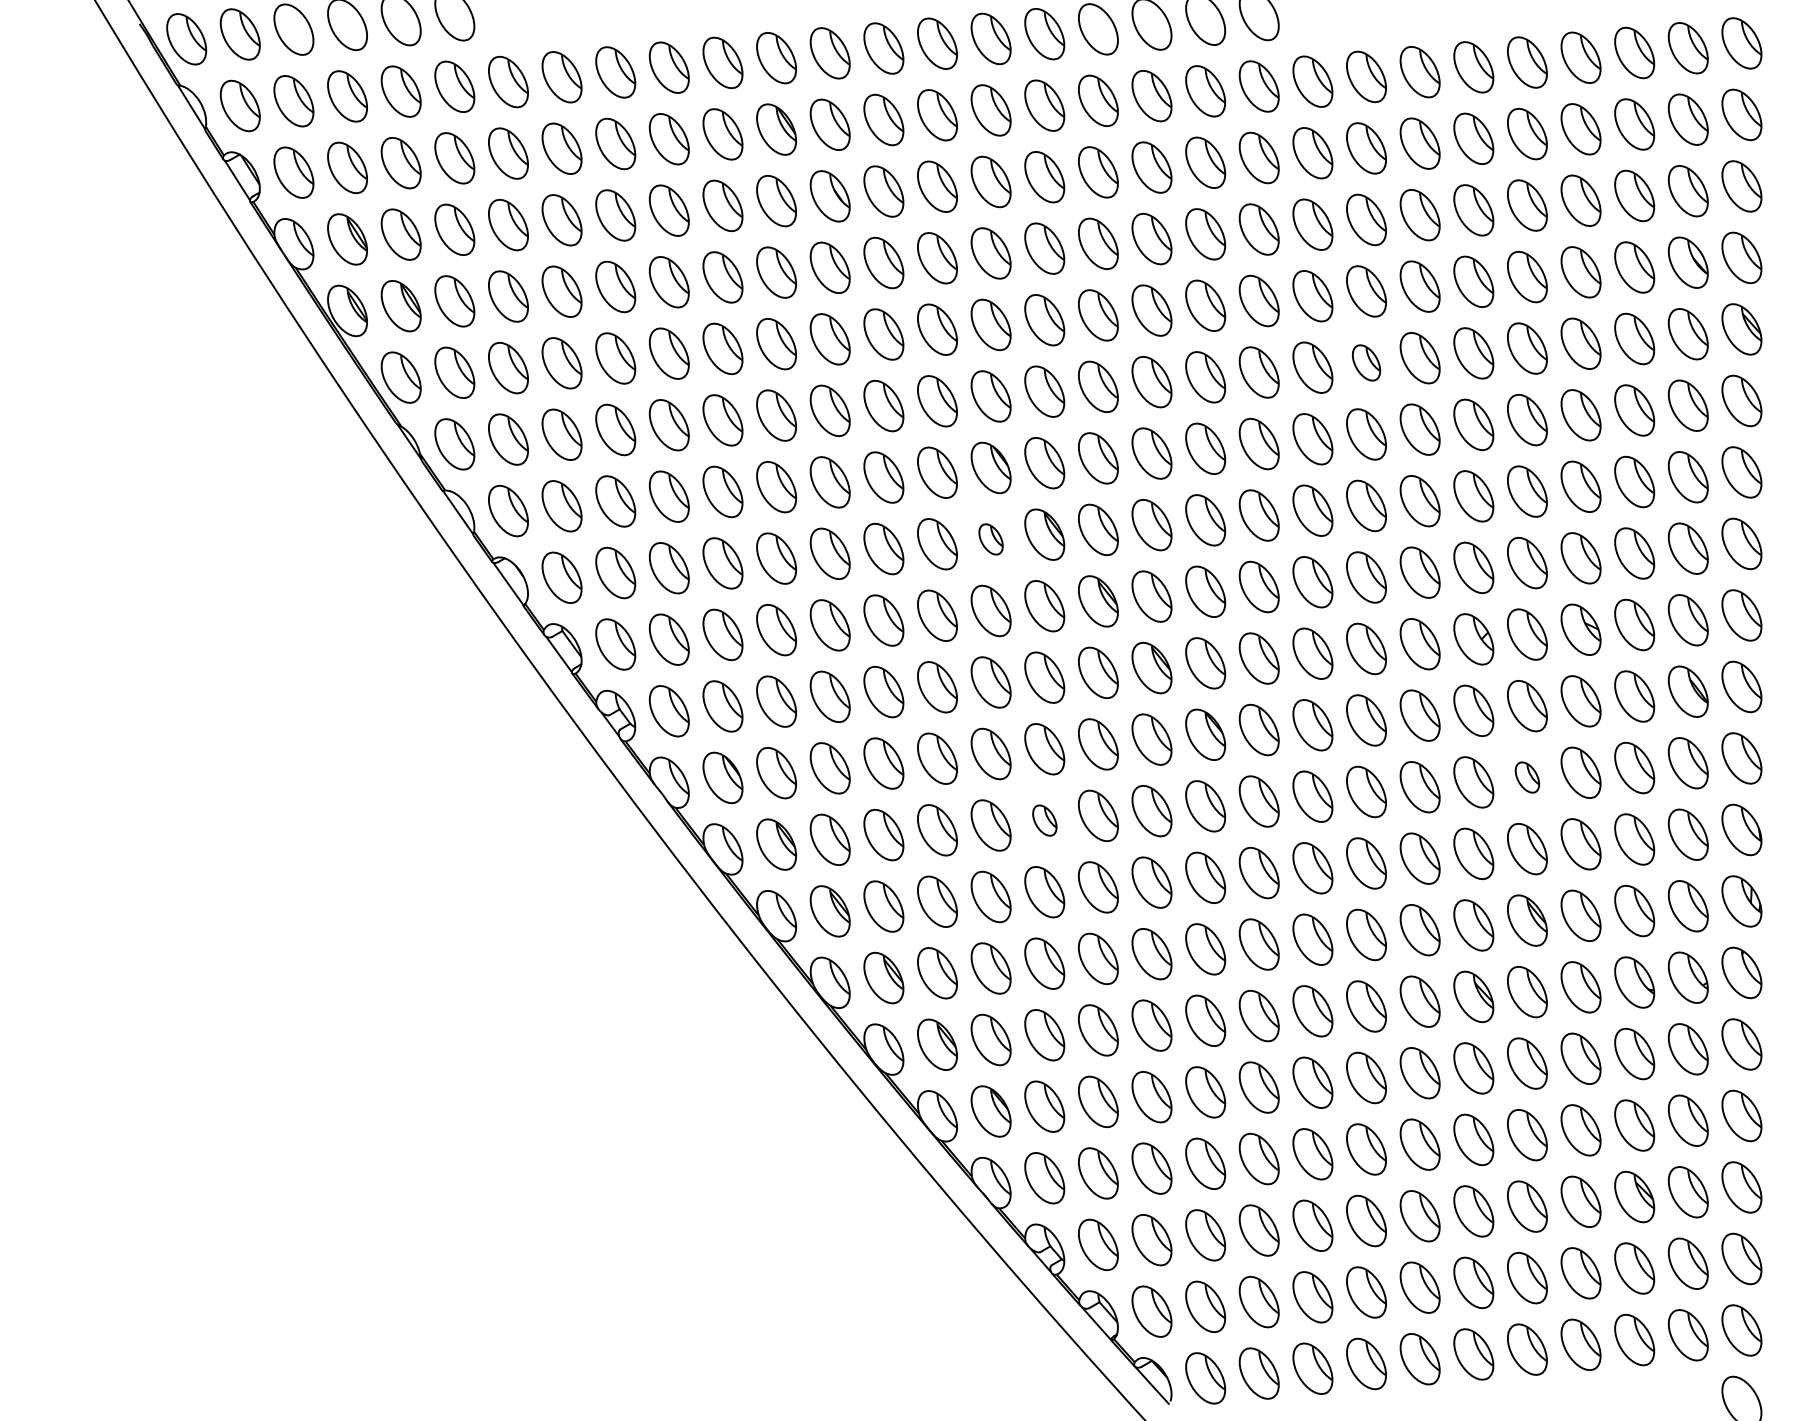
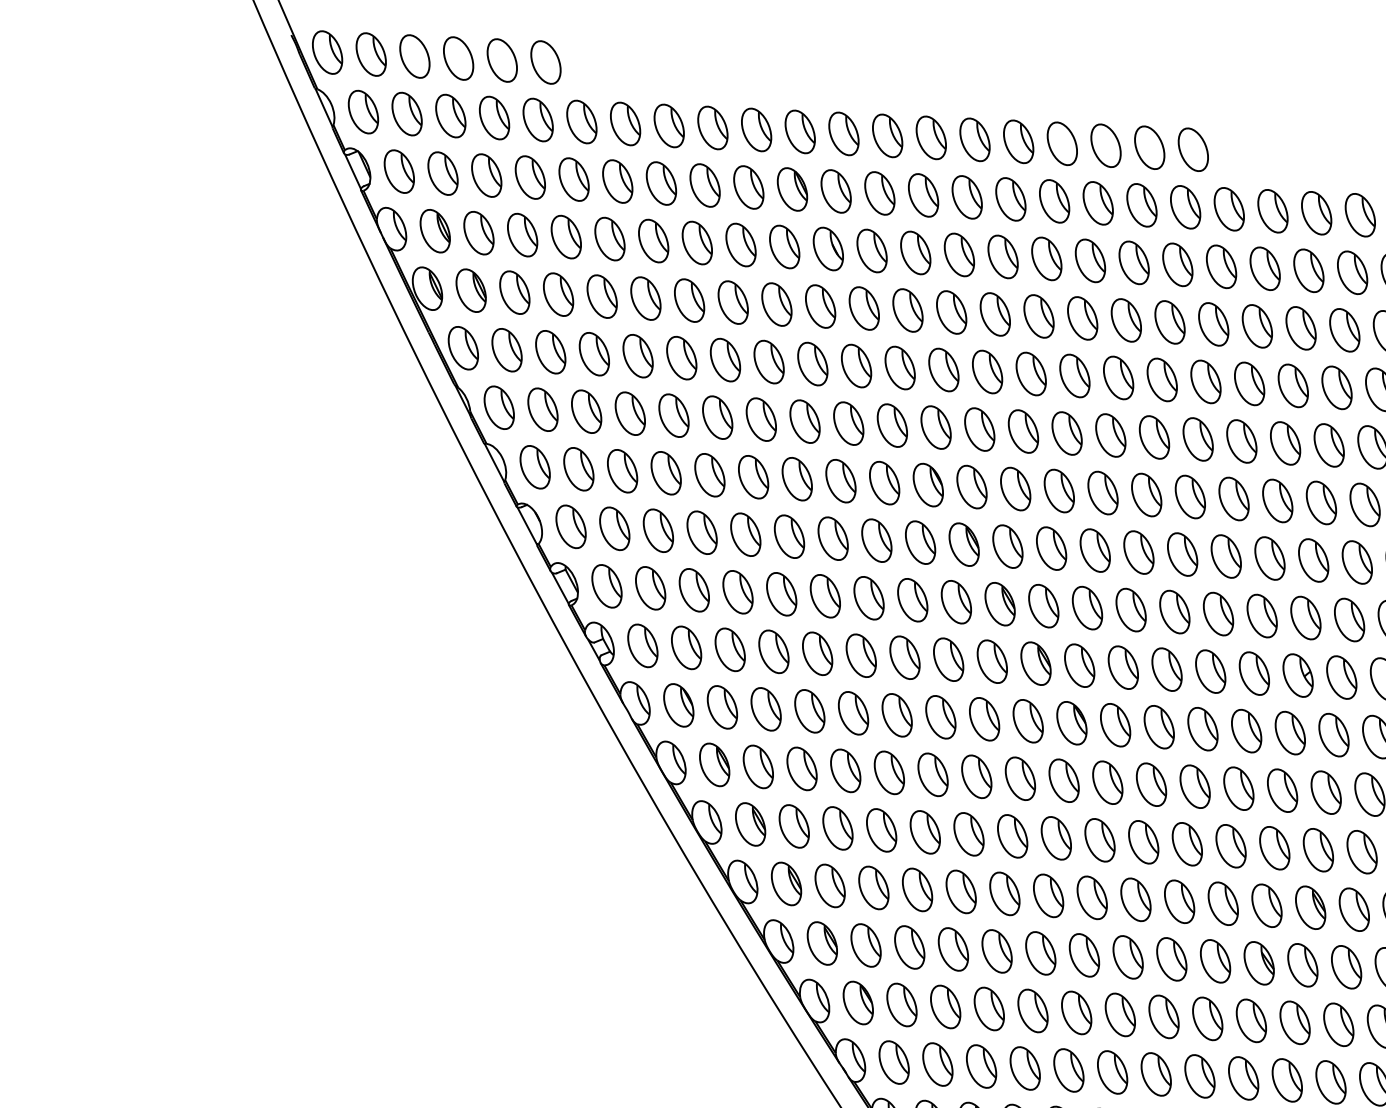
part: (1366, 362) -> (1241, 441), size x1.43
part: (990, 539) -> (920, 542), size x1.67
part: (1527, 777) -> (1326, 792), size x1.67
part: (1044, 820) -> (932, 774), size x1.67

